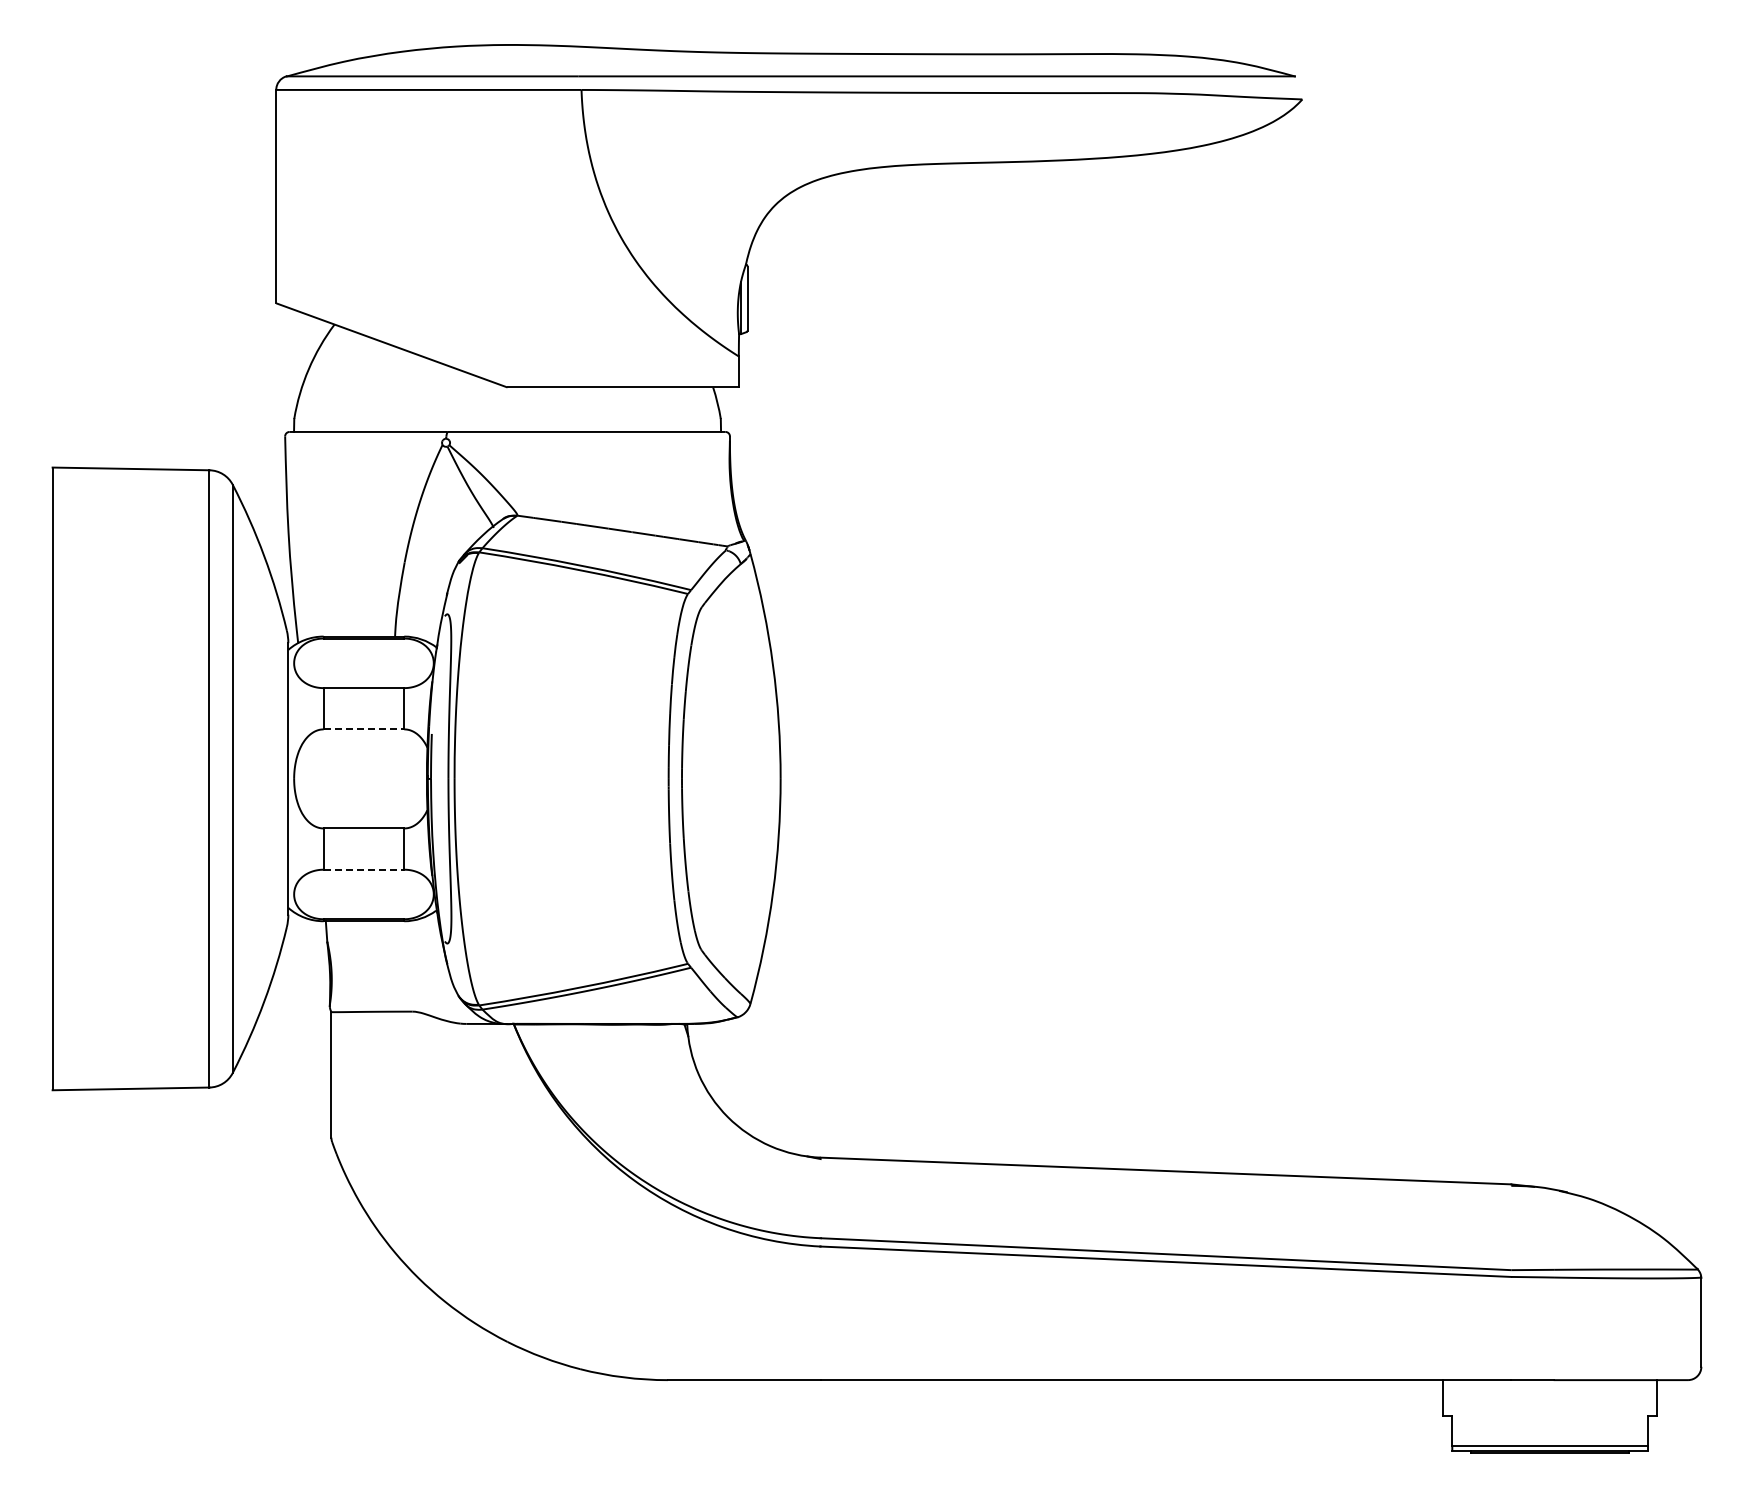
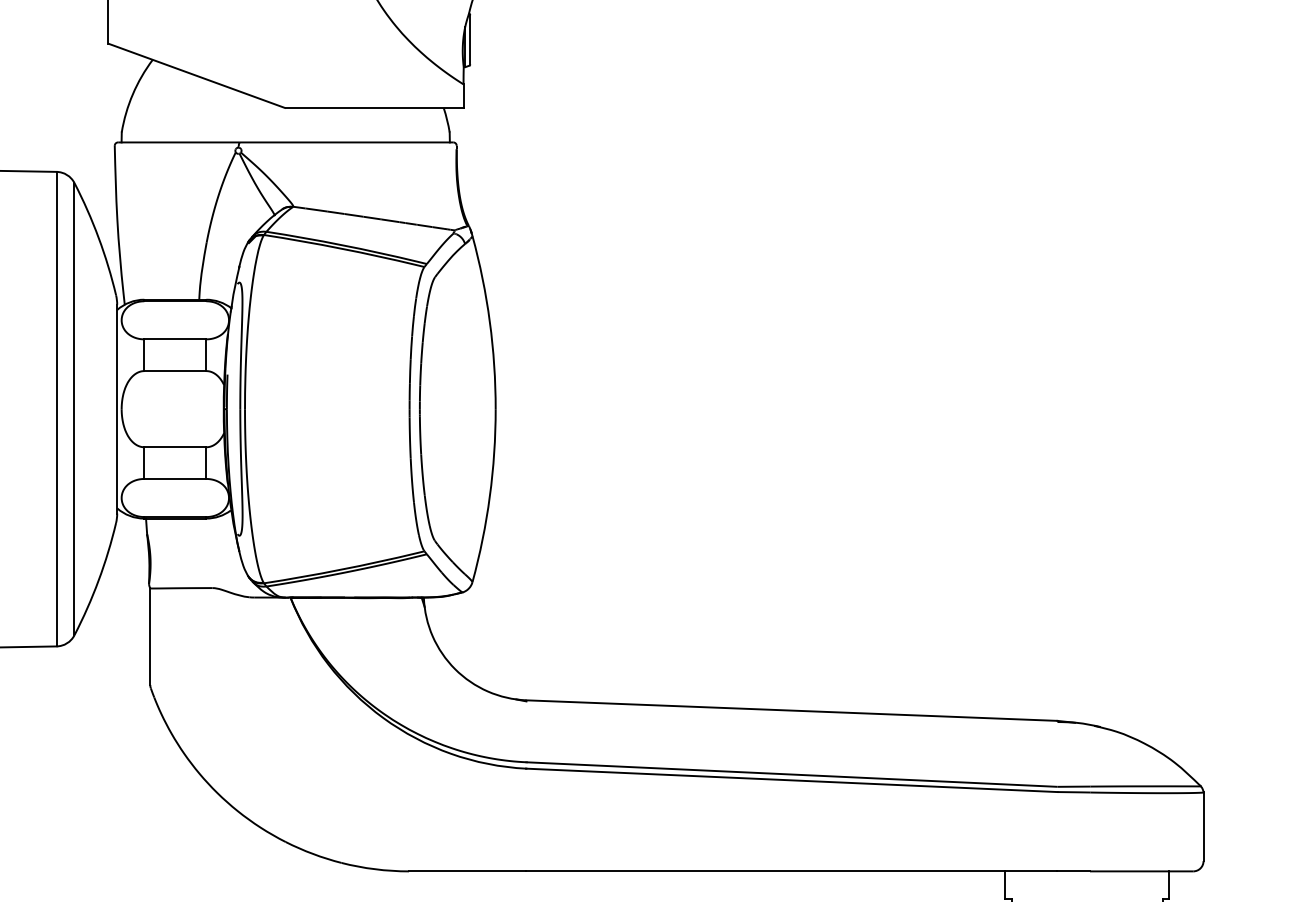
line: (364, 729) -> (175, 371), dashed -> solid
line: (364, 869) -> (175, 478), dashed -> solid

